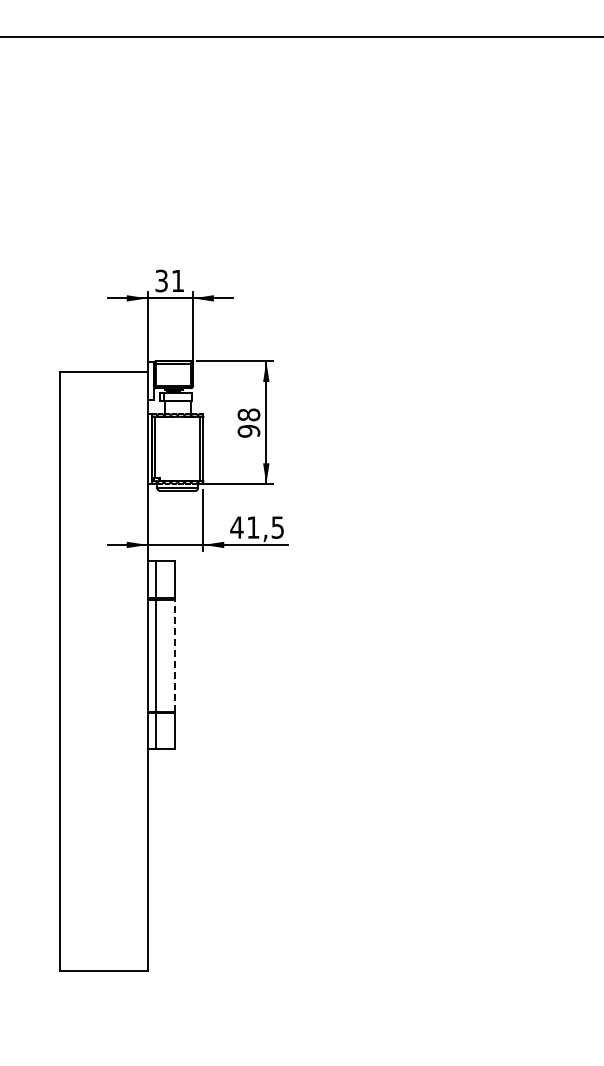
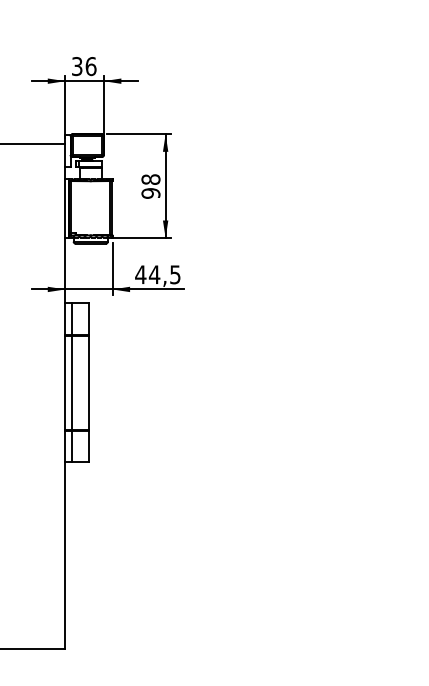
text: (177, 280) -> (90, 66), 31 -> 36
text: (253, 527) -> (154, 274), 41,5 -> 44,5
line: (175, 655) -> (88, 382), dashed -> solid

